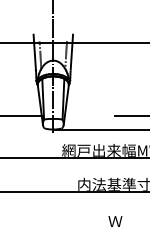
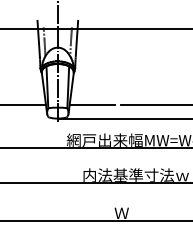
line: (86, 115) -> (92, 104), added

